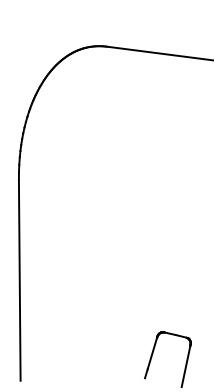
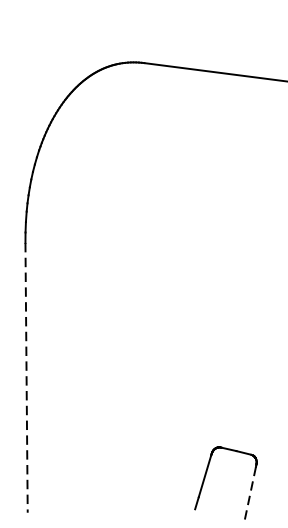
line: (19, 281) -> (26, 379), solid -> dashed
line: (185, 366) -> (249, 493), solid -> dashed

